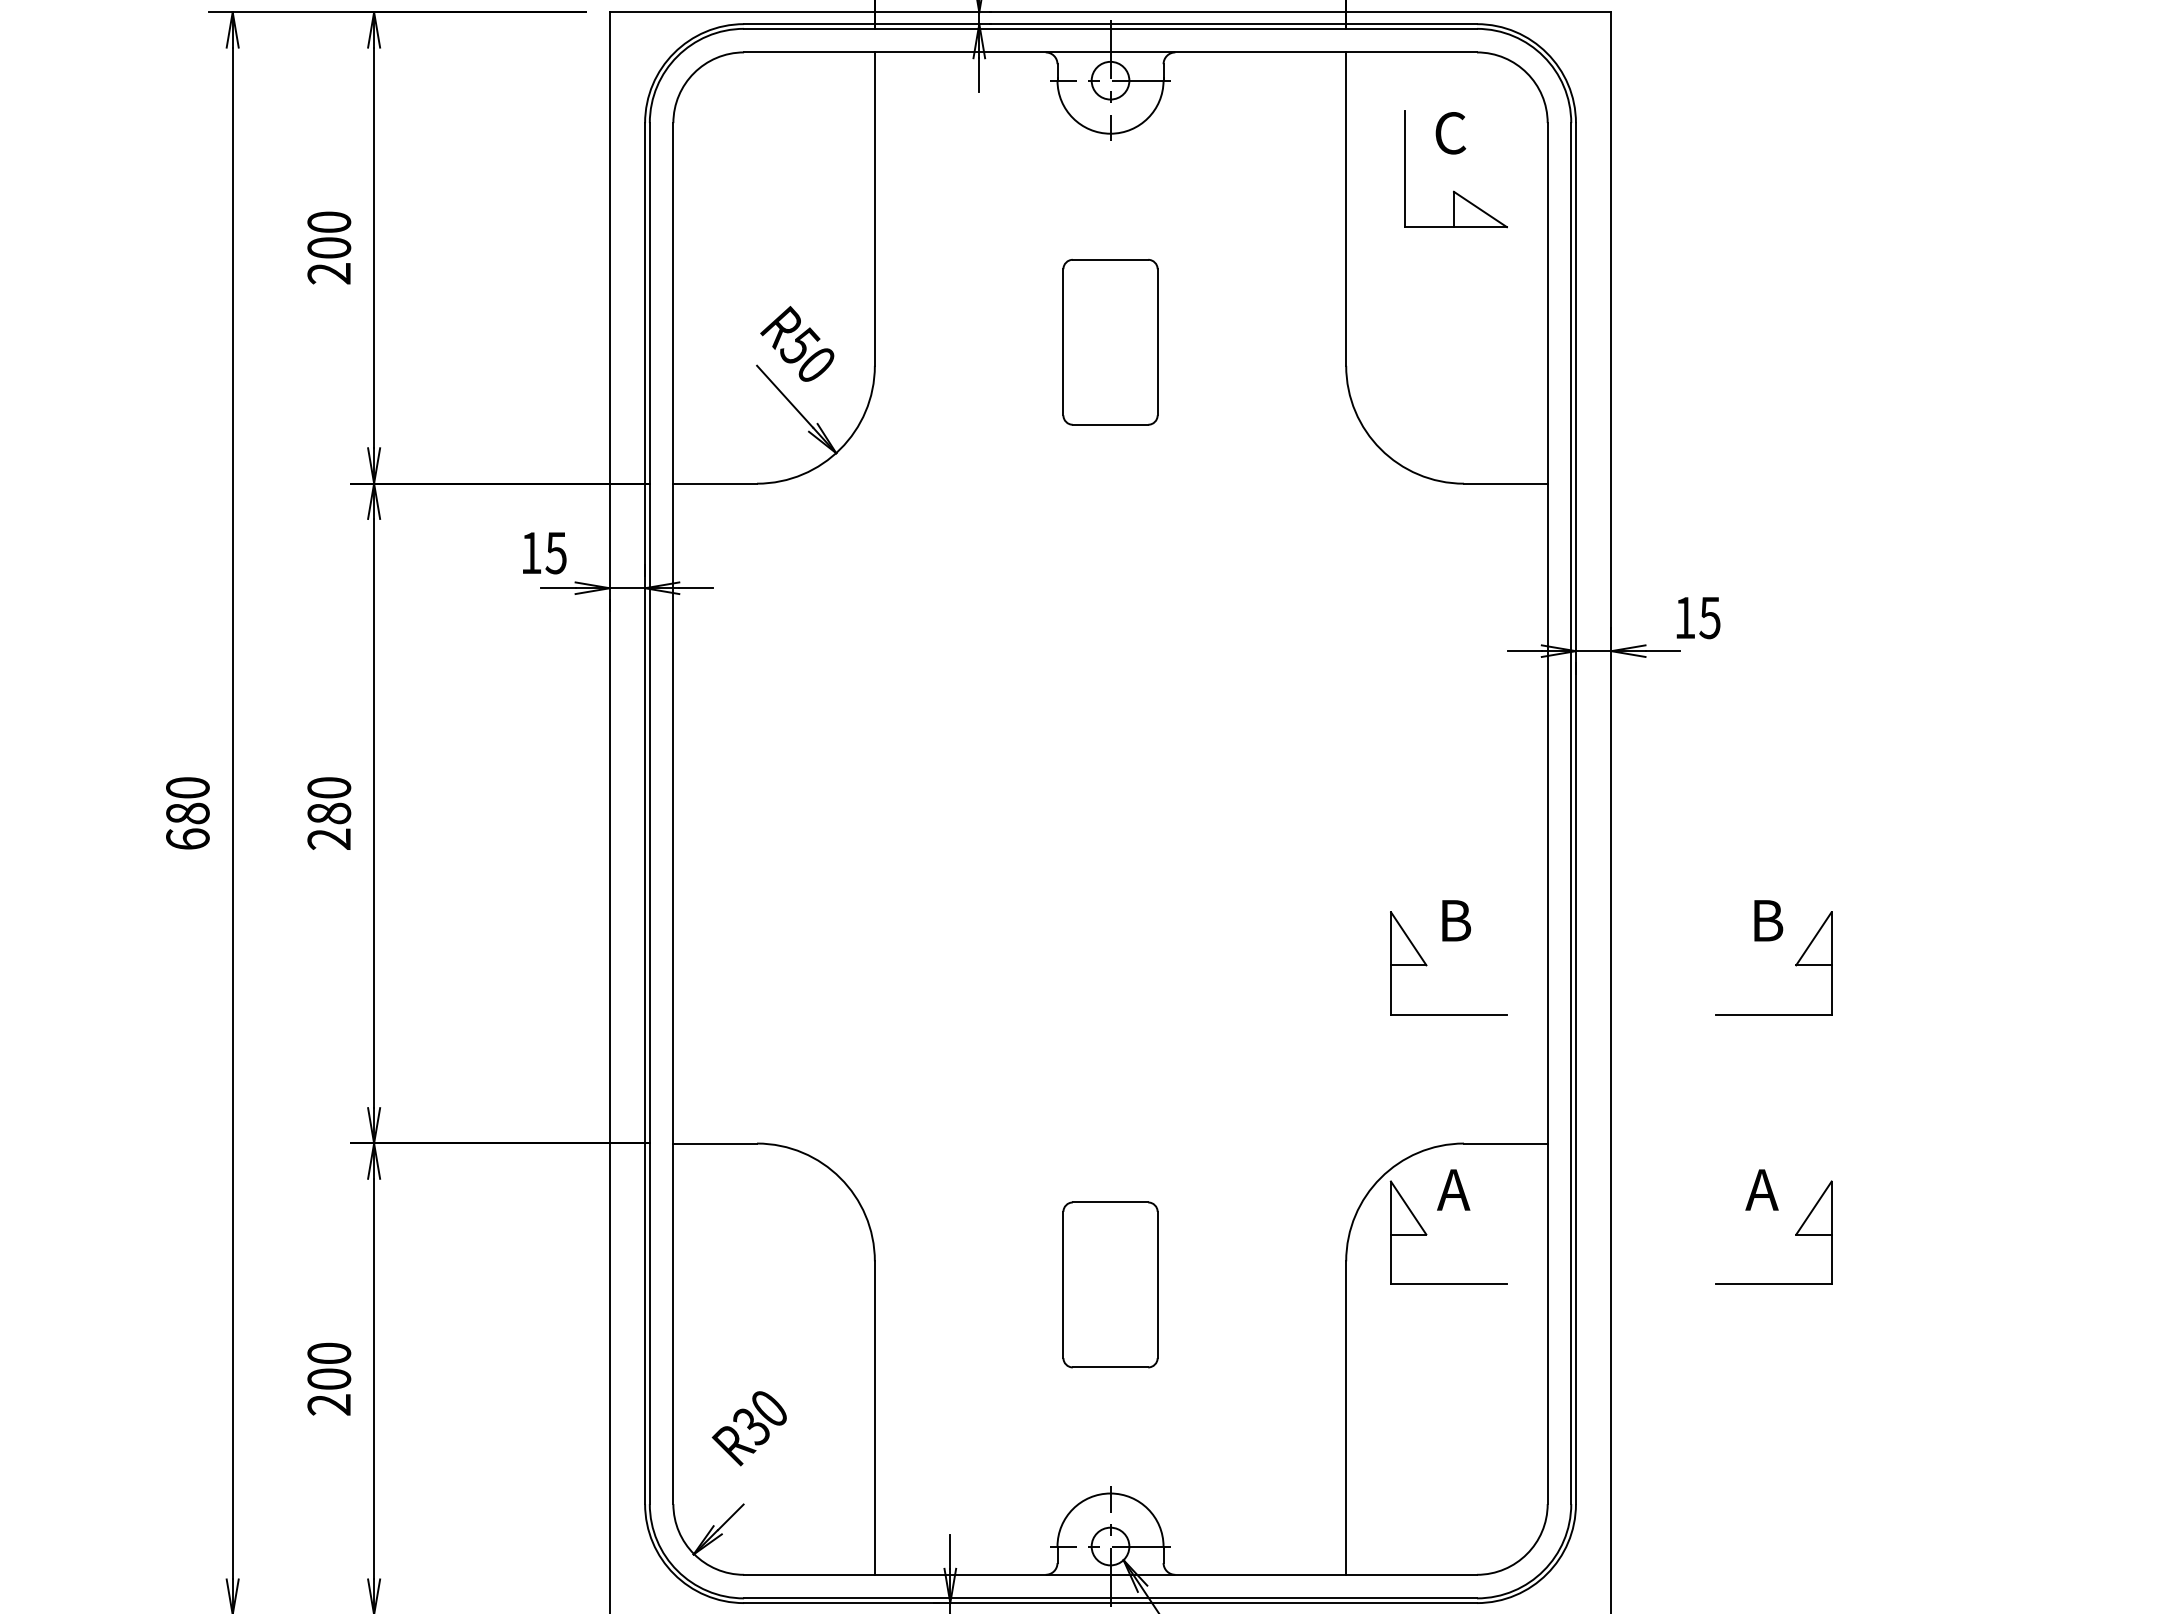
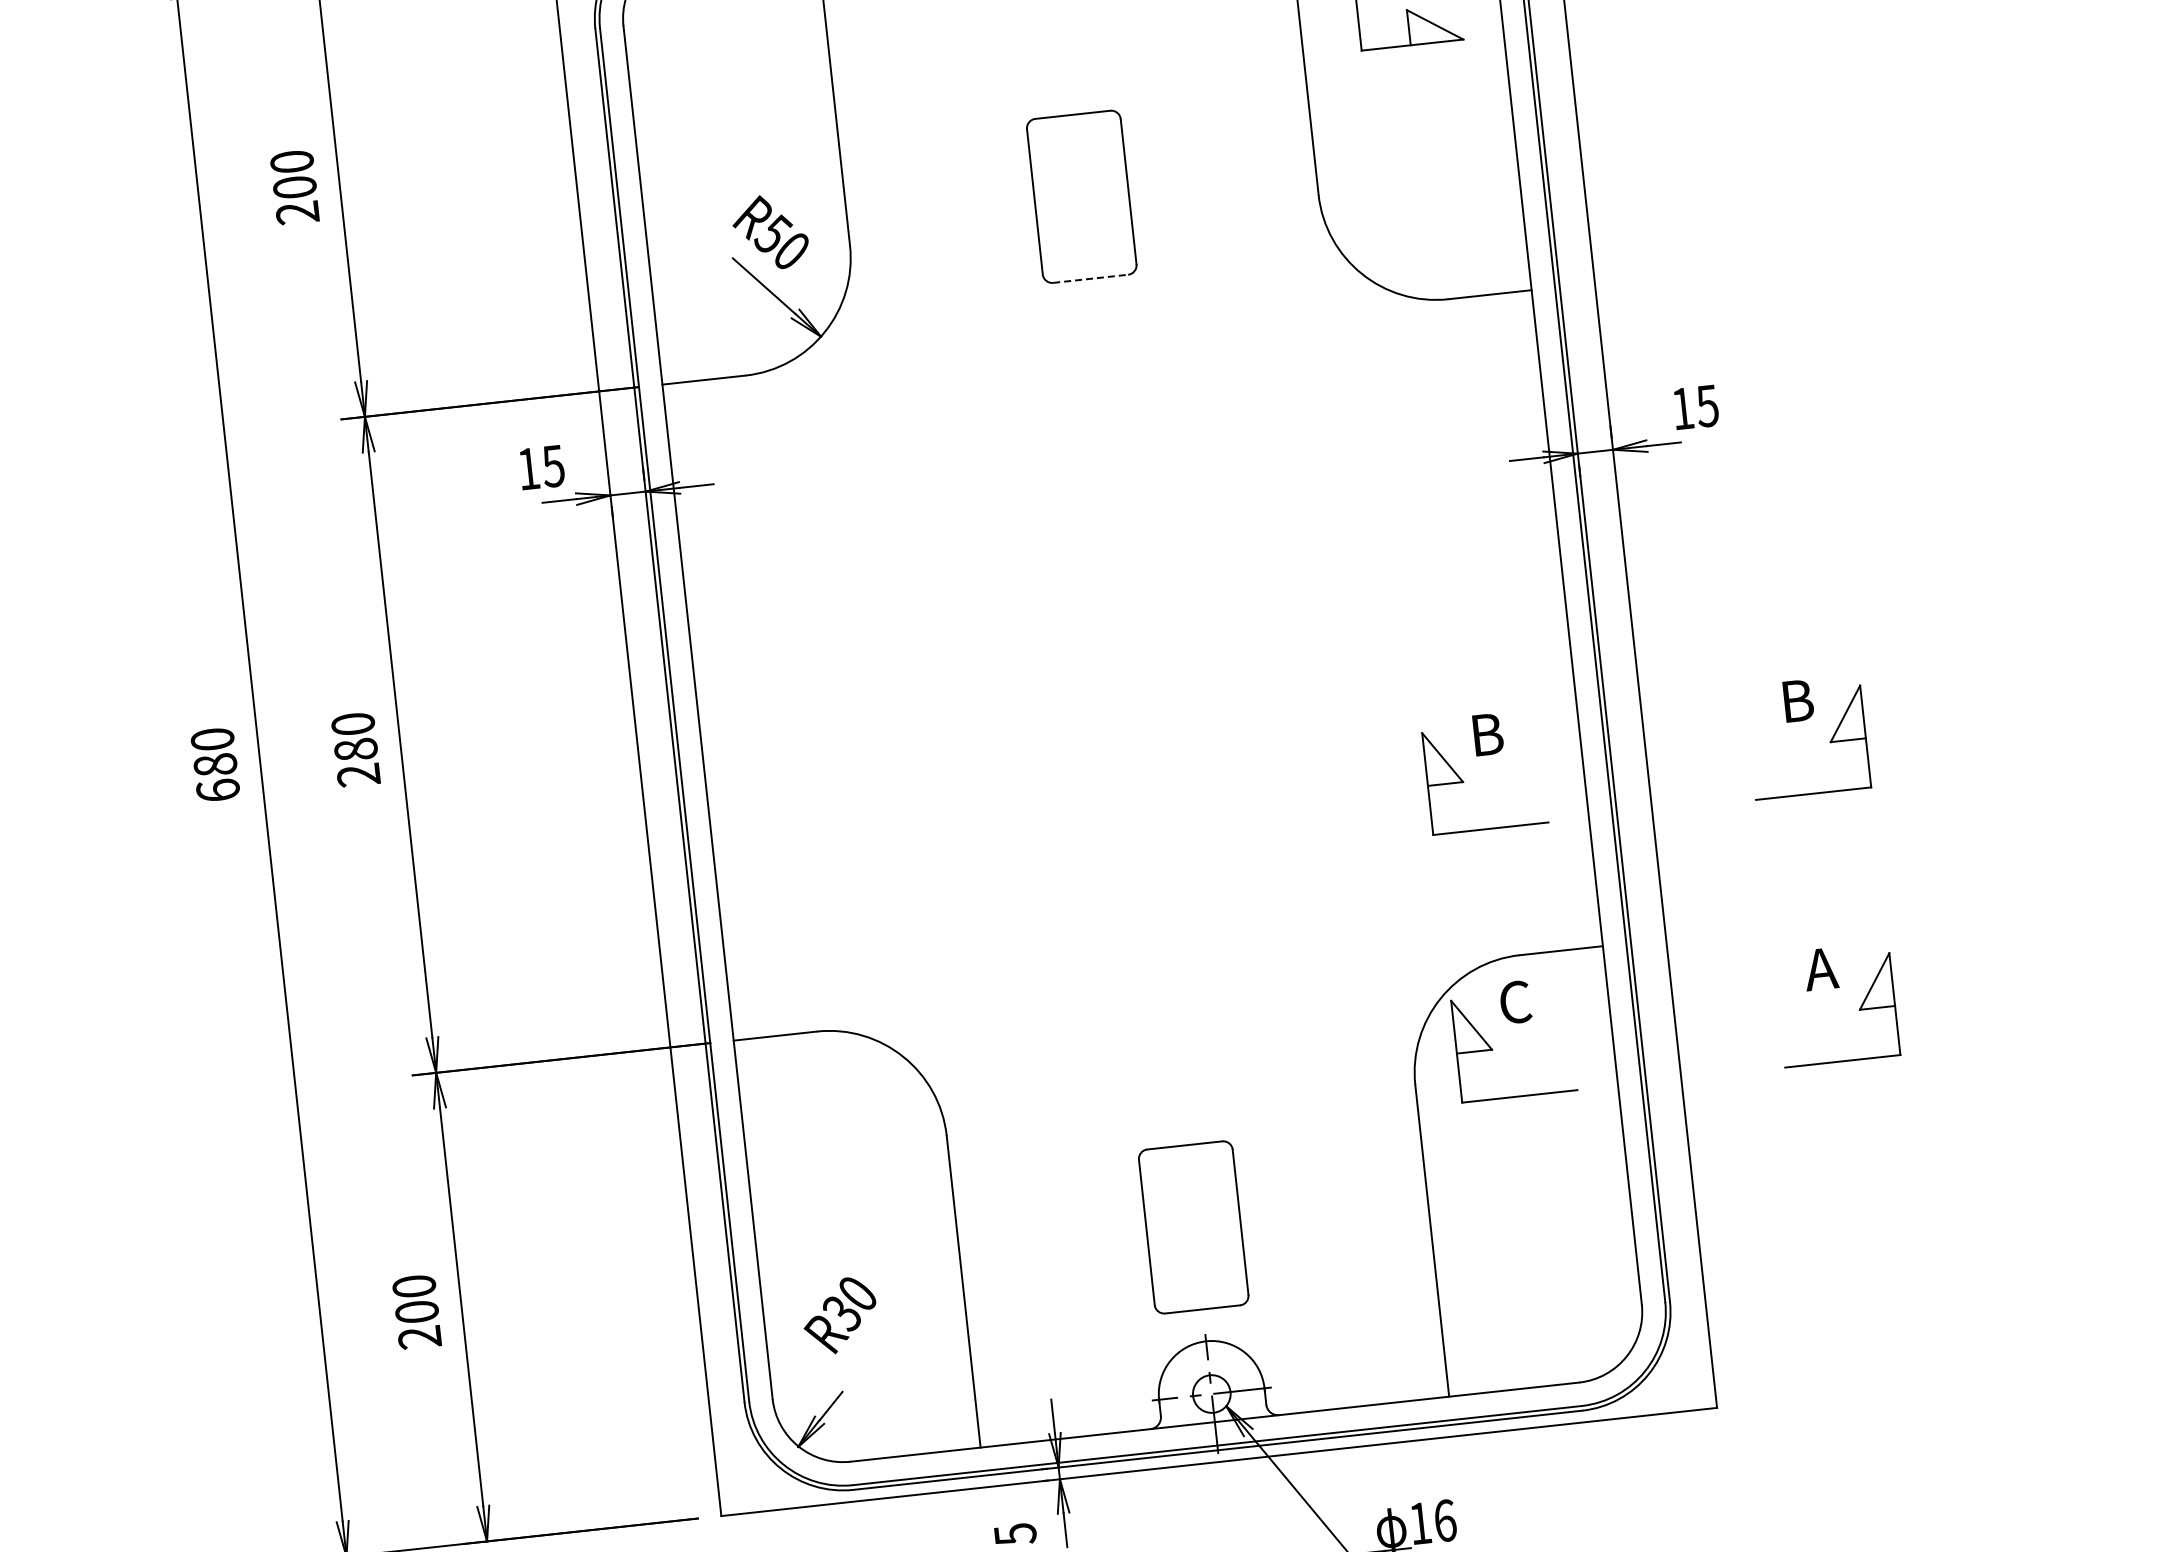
line: (1110, 424) -> (1090, 278), solid -> dashed
text: (1453, 1189) -> (1514, 1002), A -> C
part: (1110, 1284) -> (1193, 1226), moved

